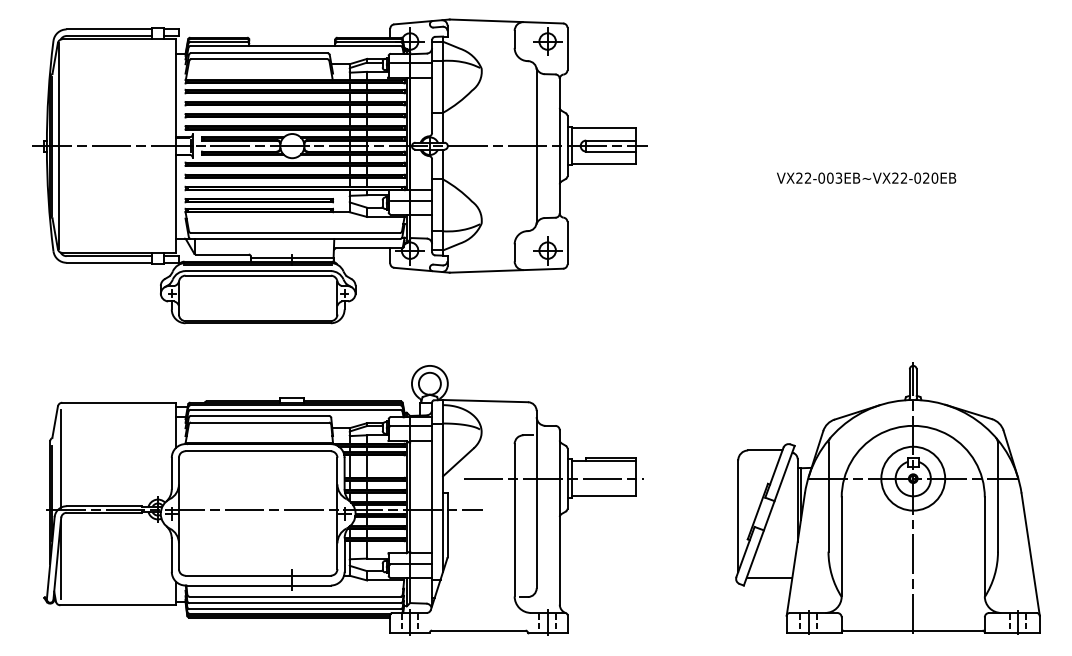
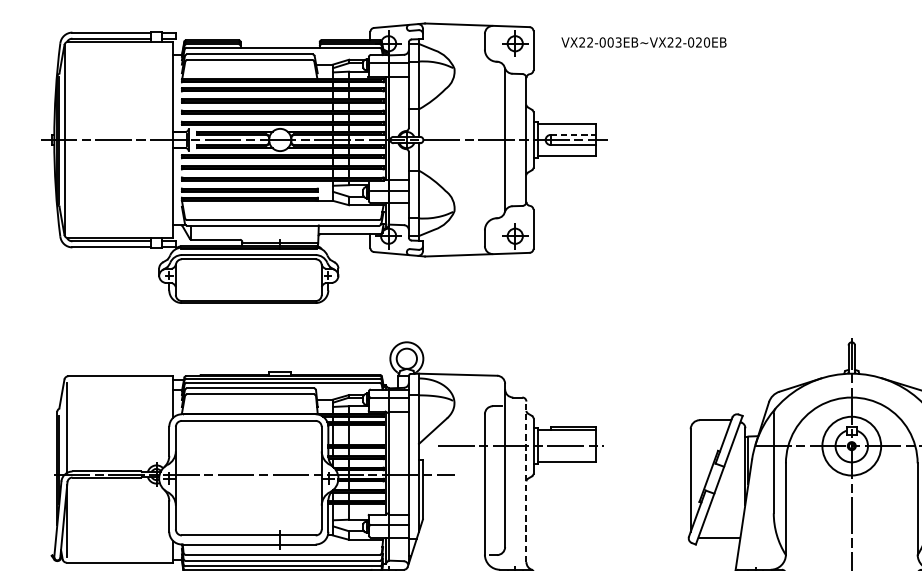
line: (610, 140) -> (573, 134), solid -> dashed
text: (866, 177) -> (643, 41), moved
line: (559, 516) -> (526, 480), solid -> dashed

